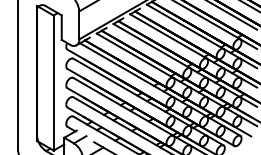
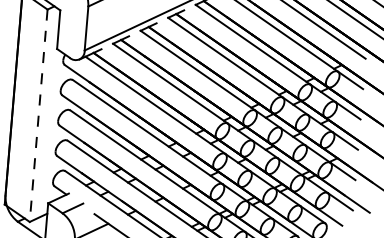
line: (53, 83) -> (38, 116), solid -> dashed

